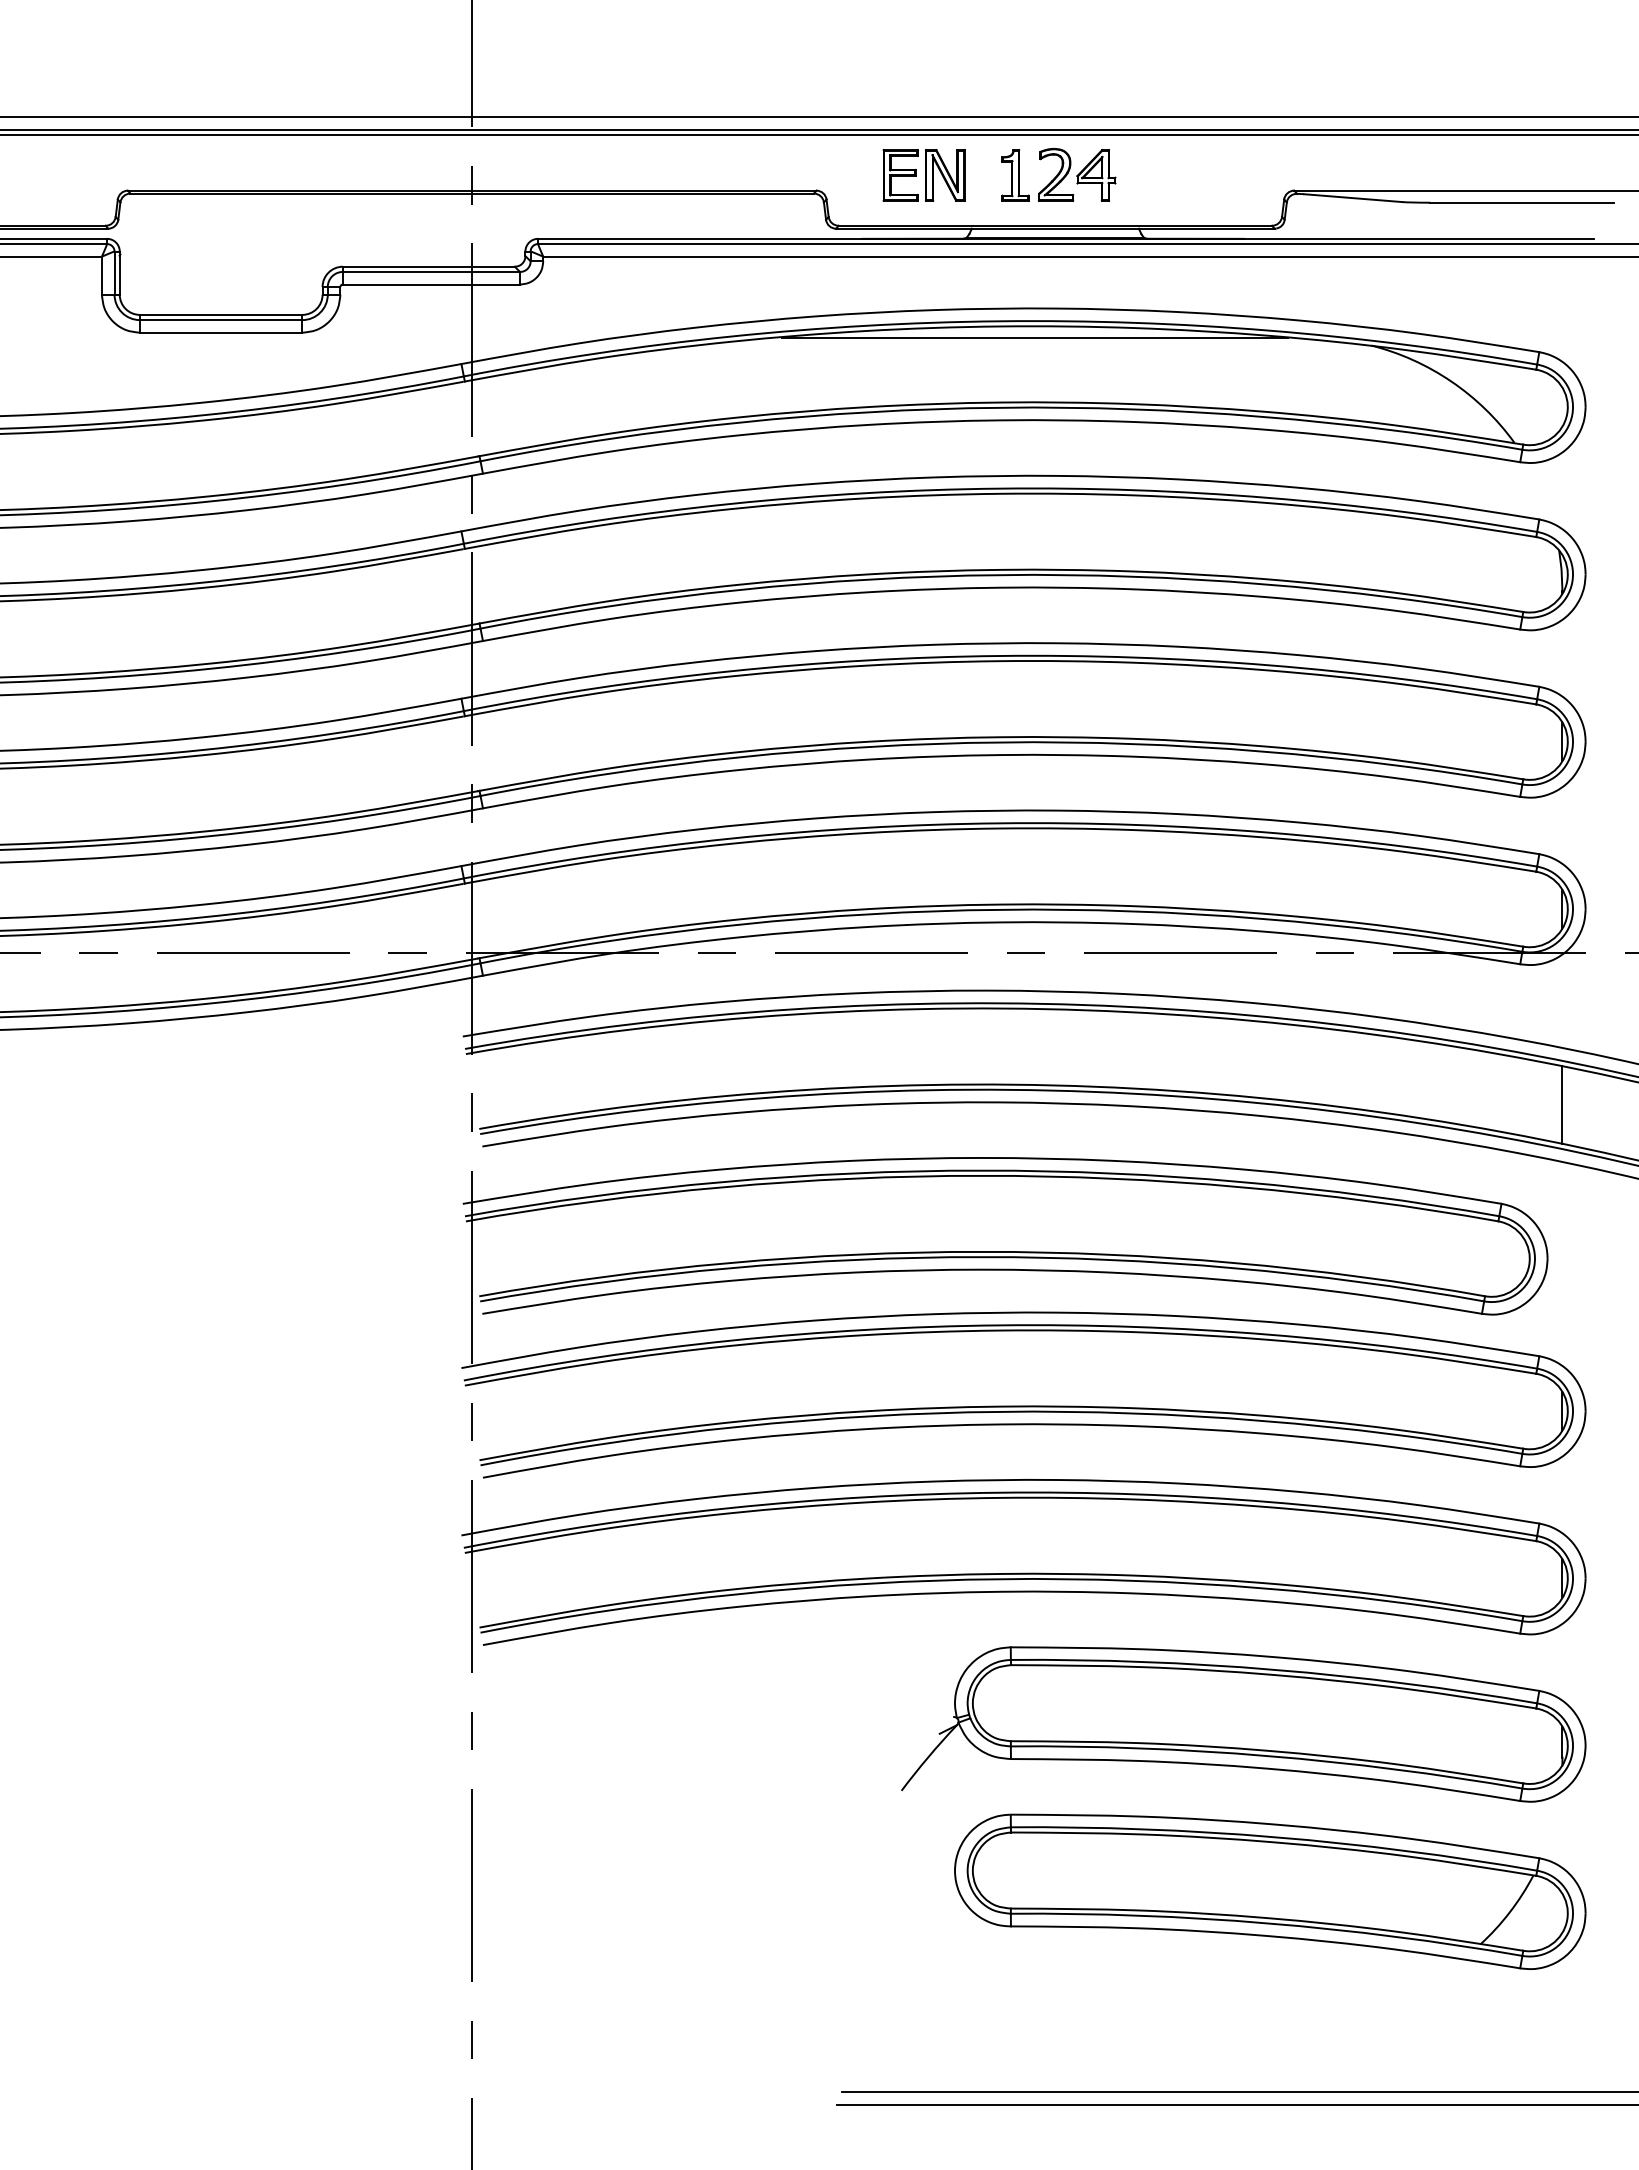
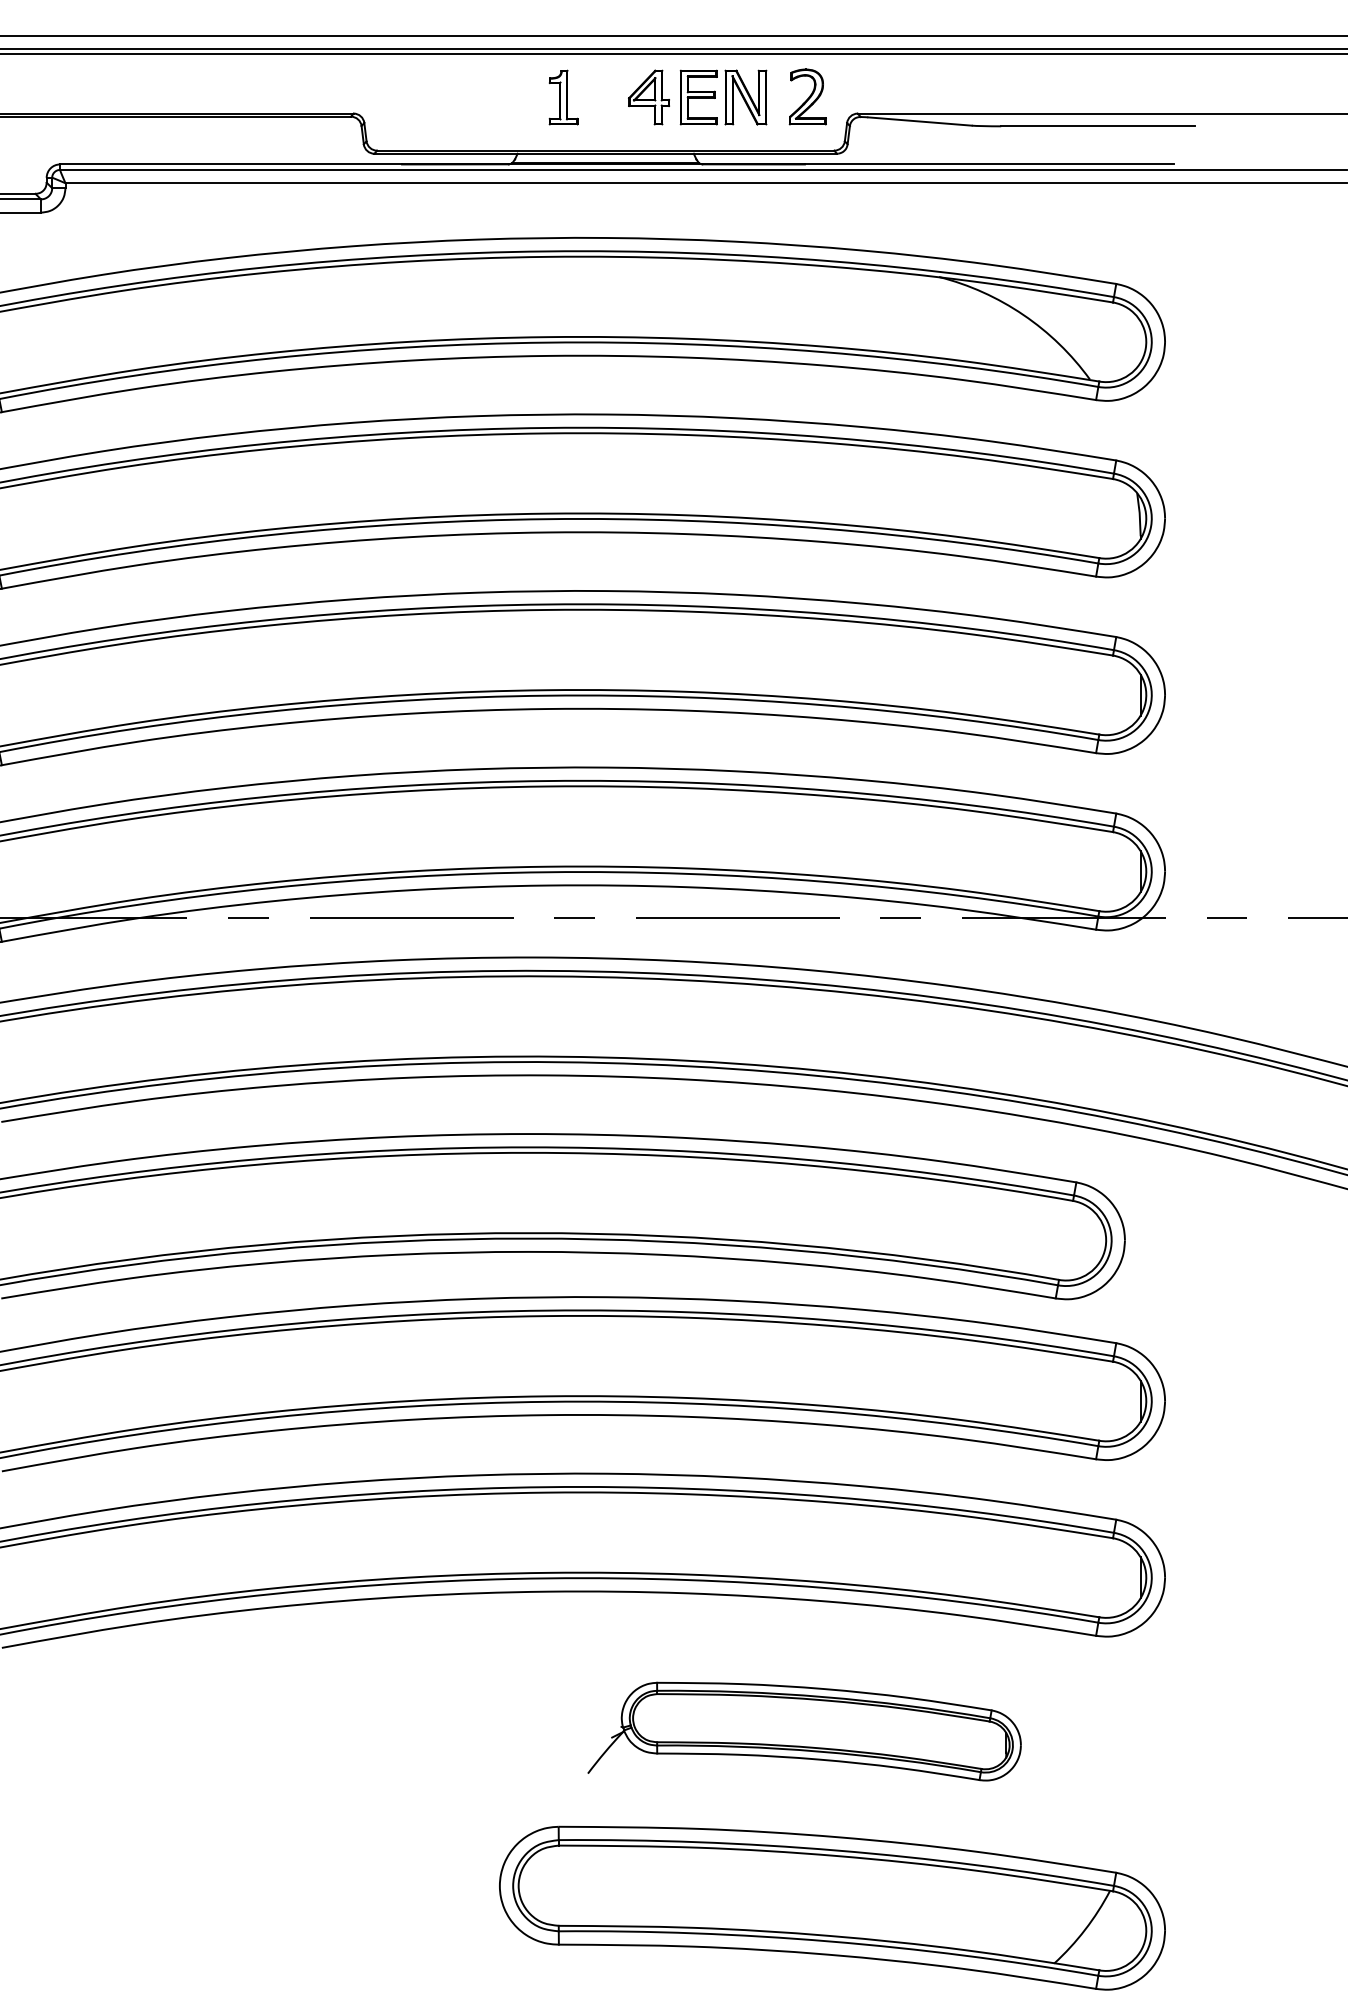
part: (1056, 174) -> (808, 96), moved
part: (923, 175) -> (722, 97), moved
line: (1034, 337) -> (583, 268), removed
line: (1562, 1104) -> (1140, 1077), removed
part: (1243, 1724) -> (804, 1731), size x0.6

